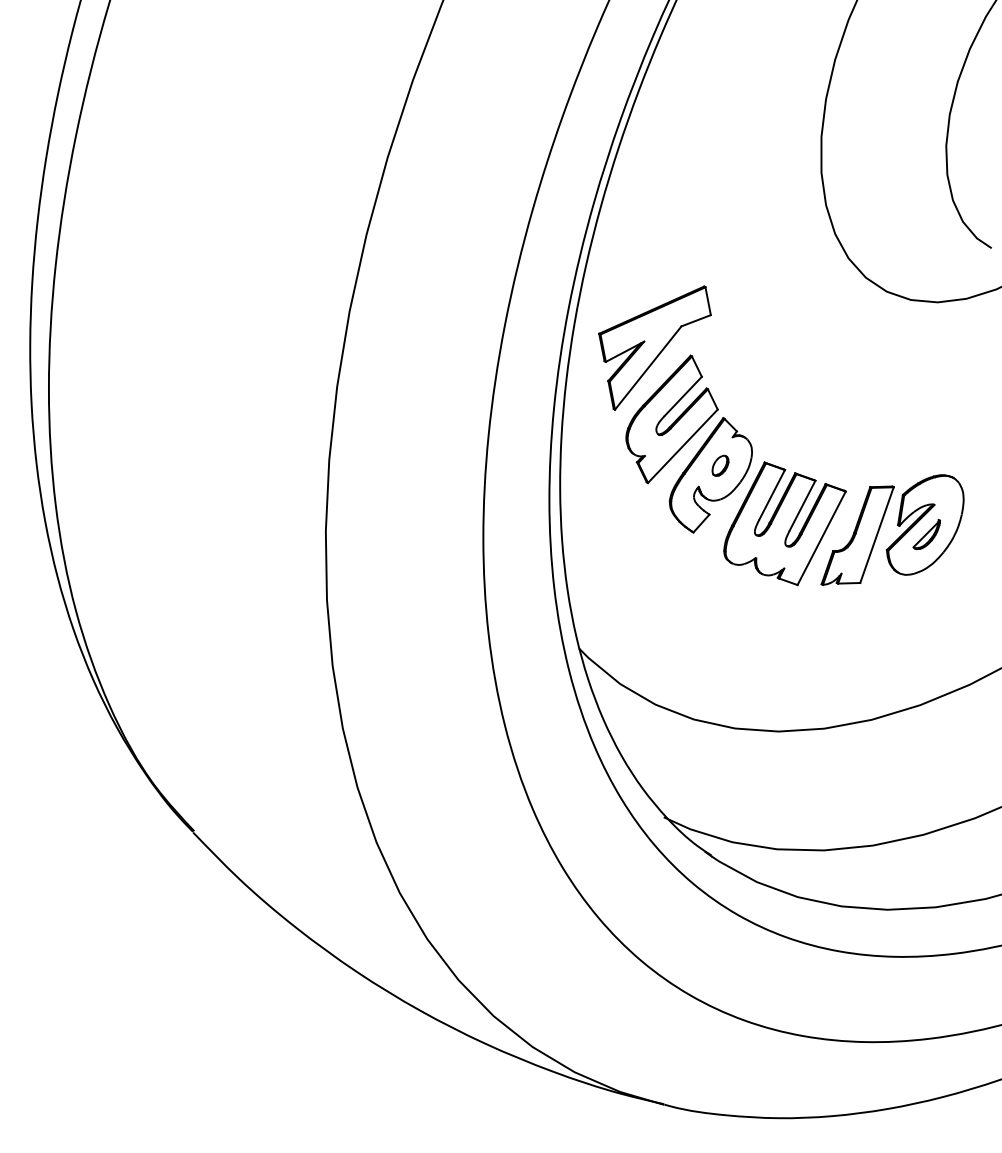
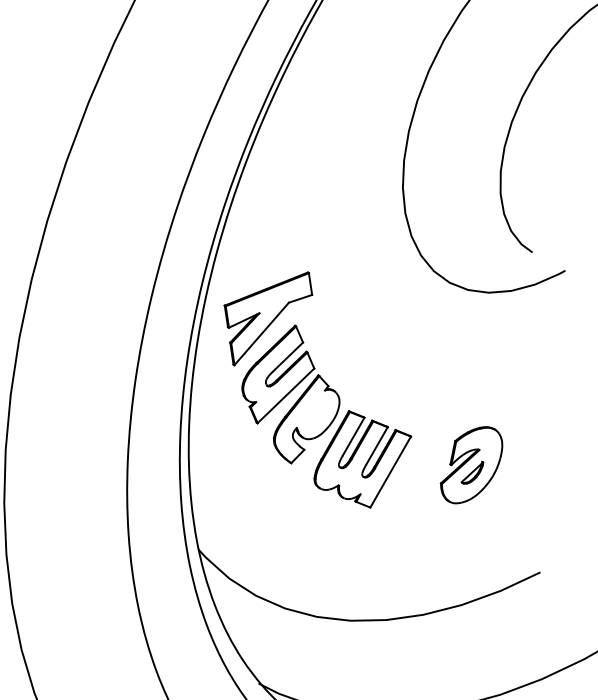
part: (720, 465) -> (314, 412), removed
part: (857, 535) -> (418, 471), removed

